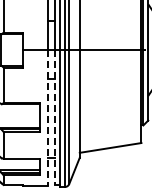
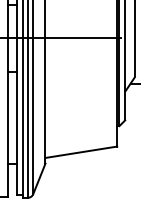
line: (55, 117) -> (17, 116), dashed -> solid
line: (47, 118) -> (7, 117), dashed -> solid

